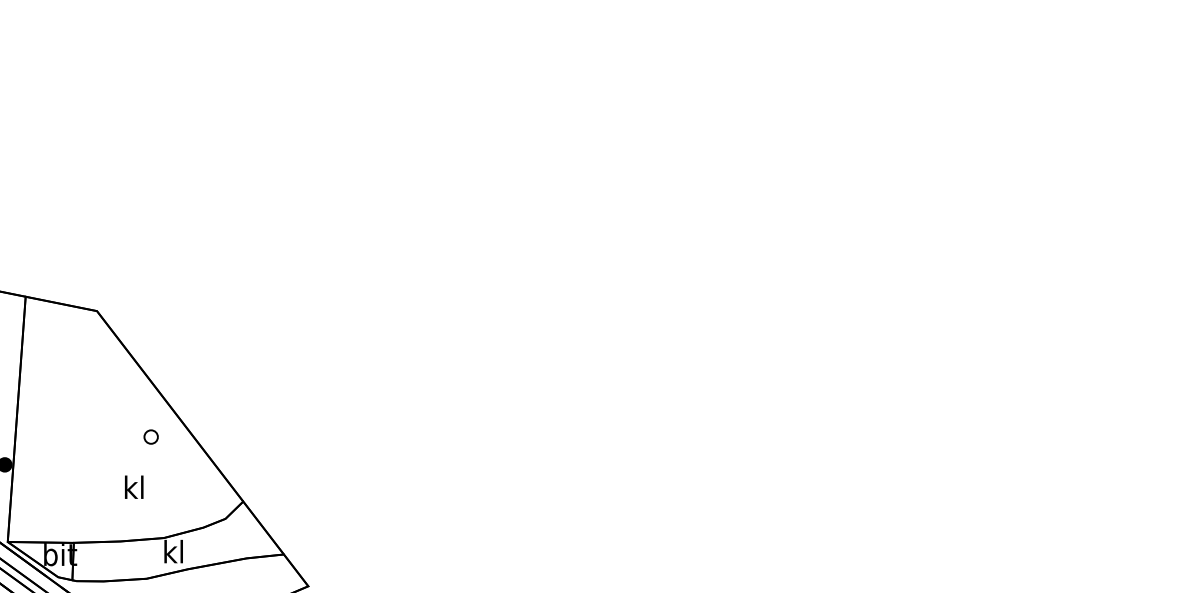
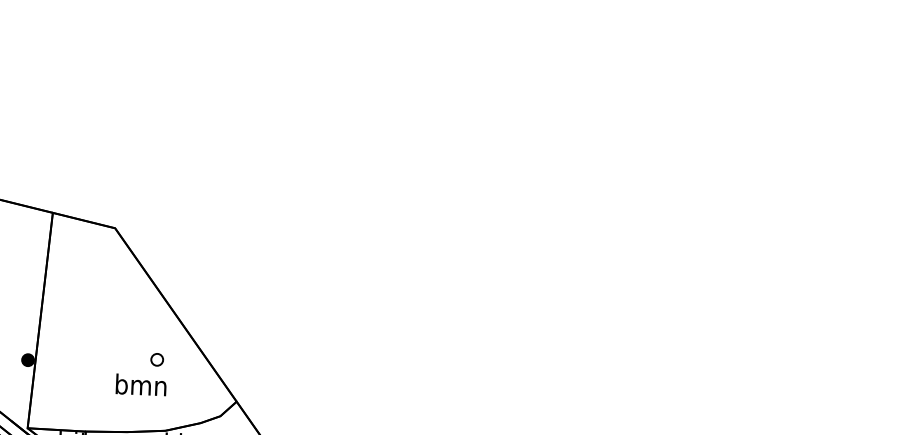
part: (150, 436) -> (156, 359), moved
text: (133, 487) -> (140, 385), kl -> bmn

